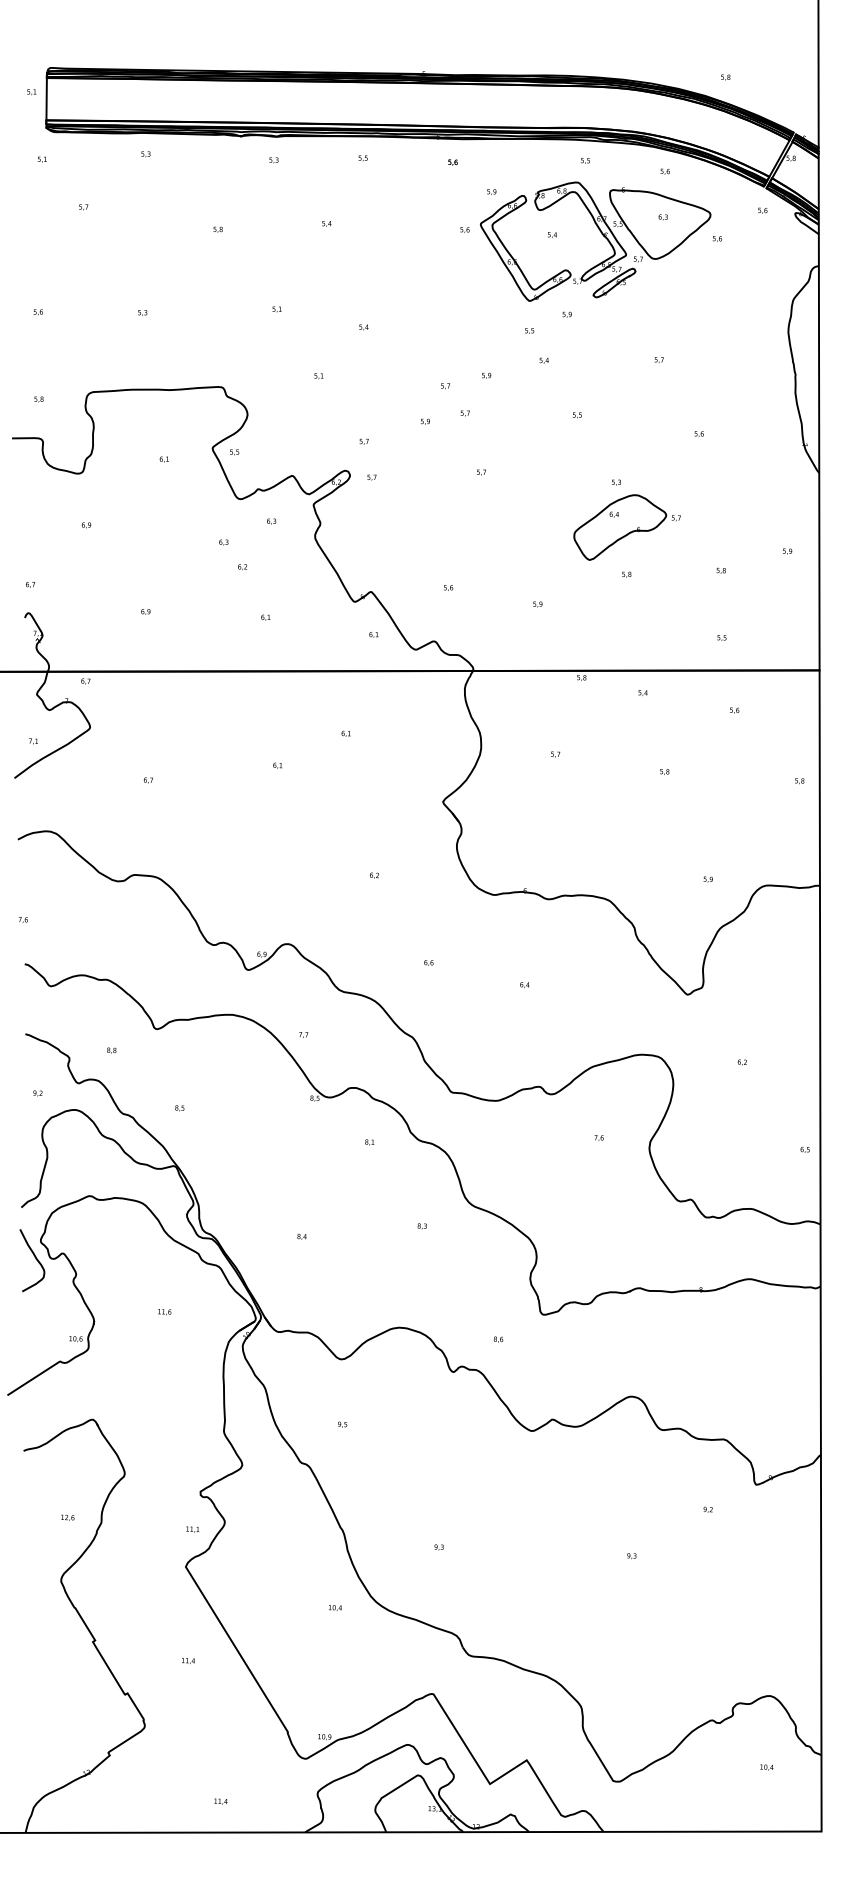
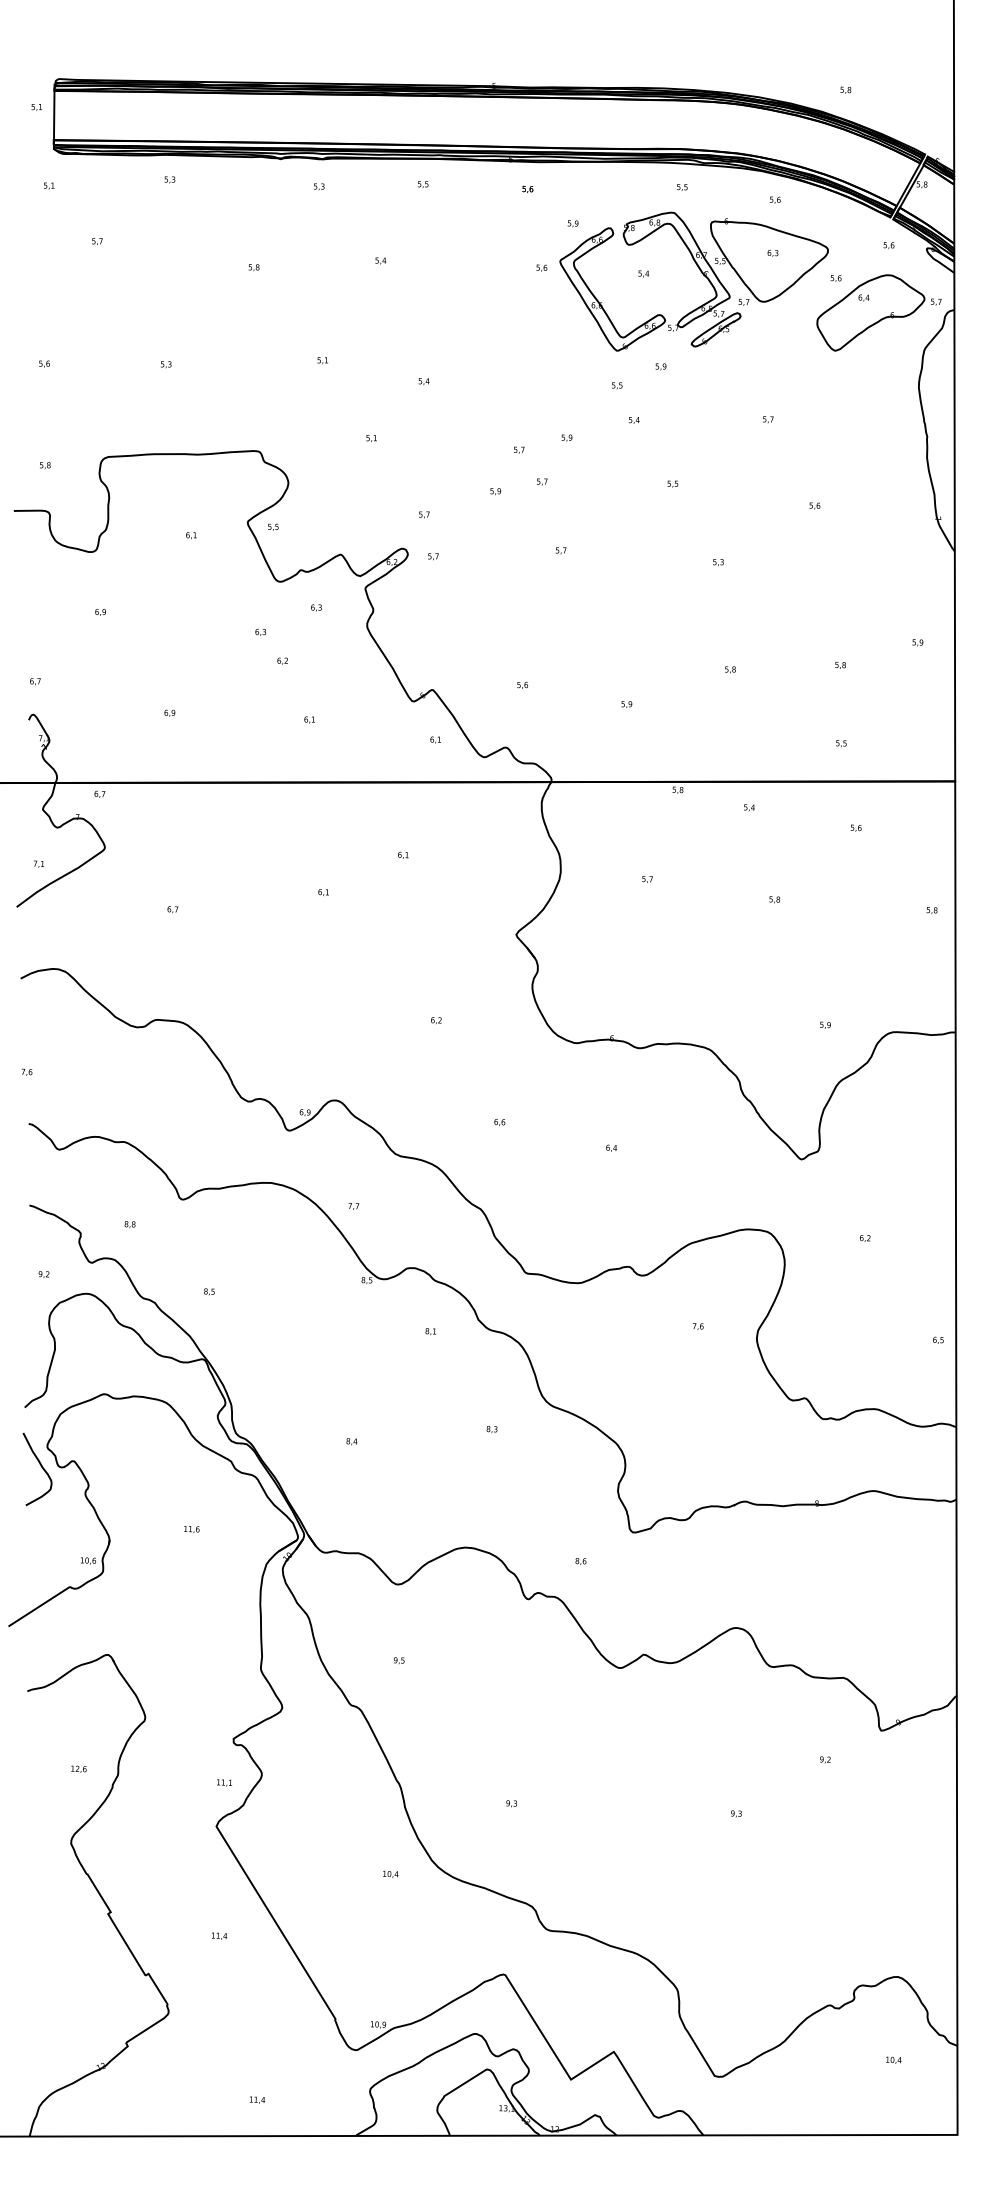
part: (626, 527) -> (878, 312), moved

